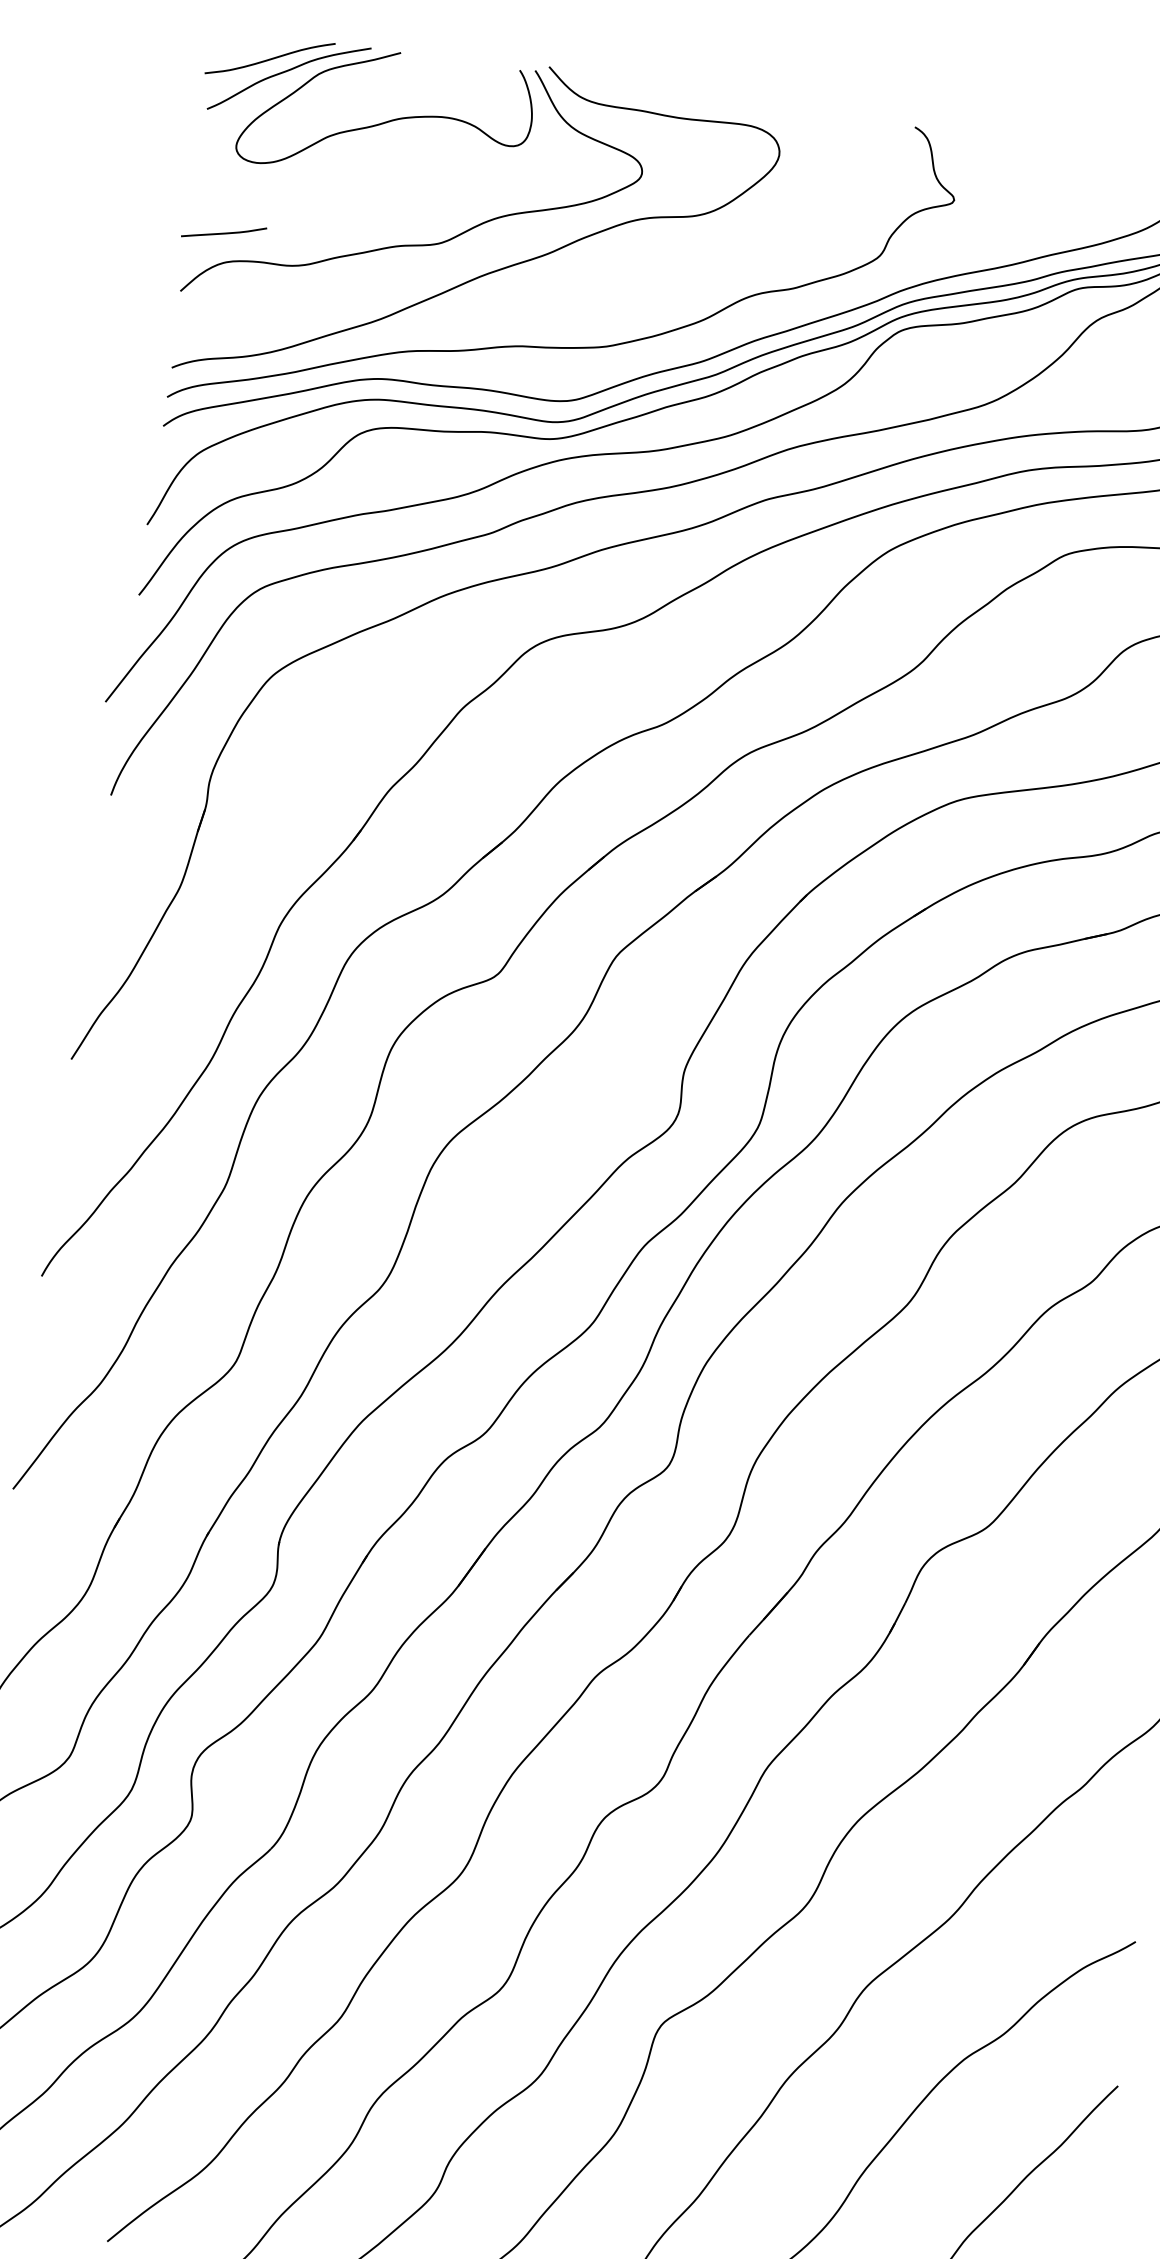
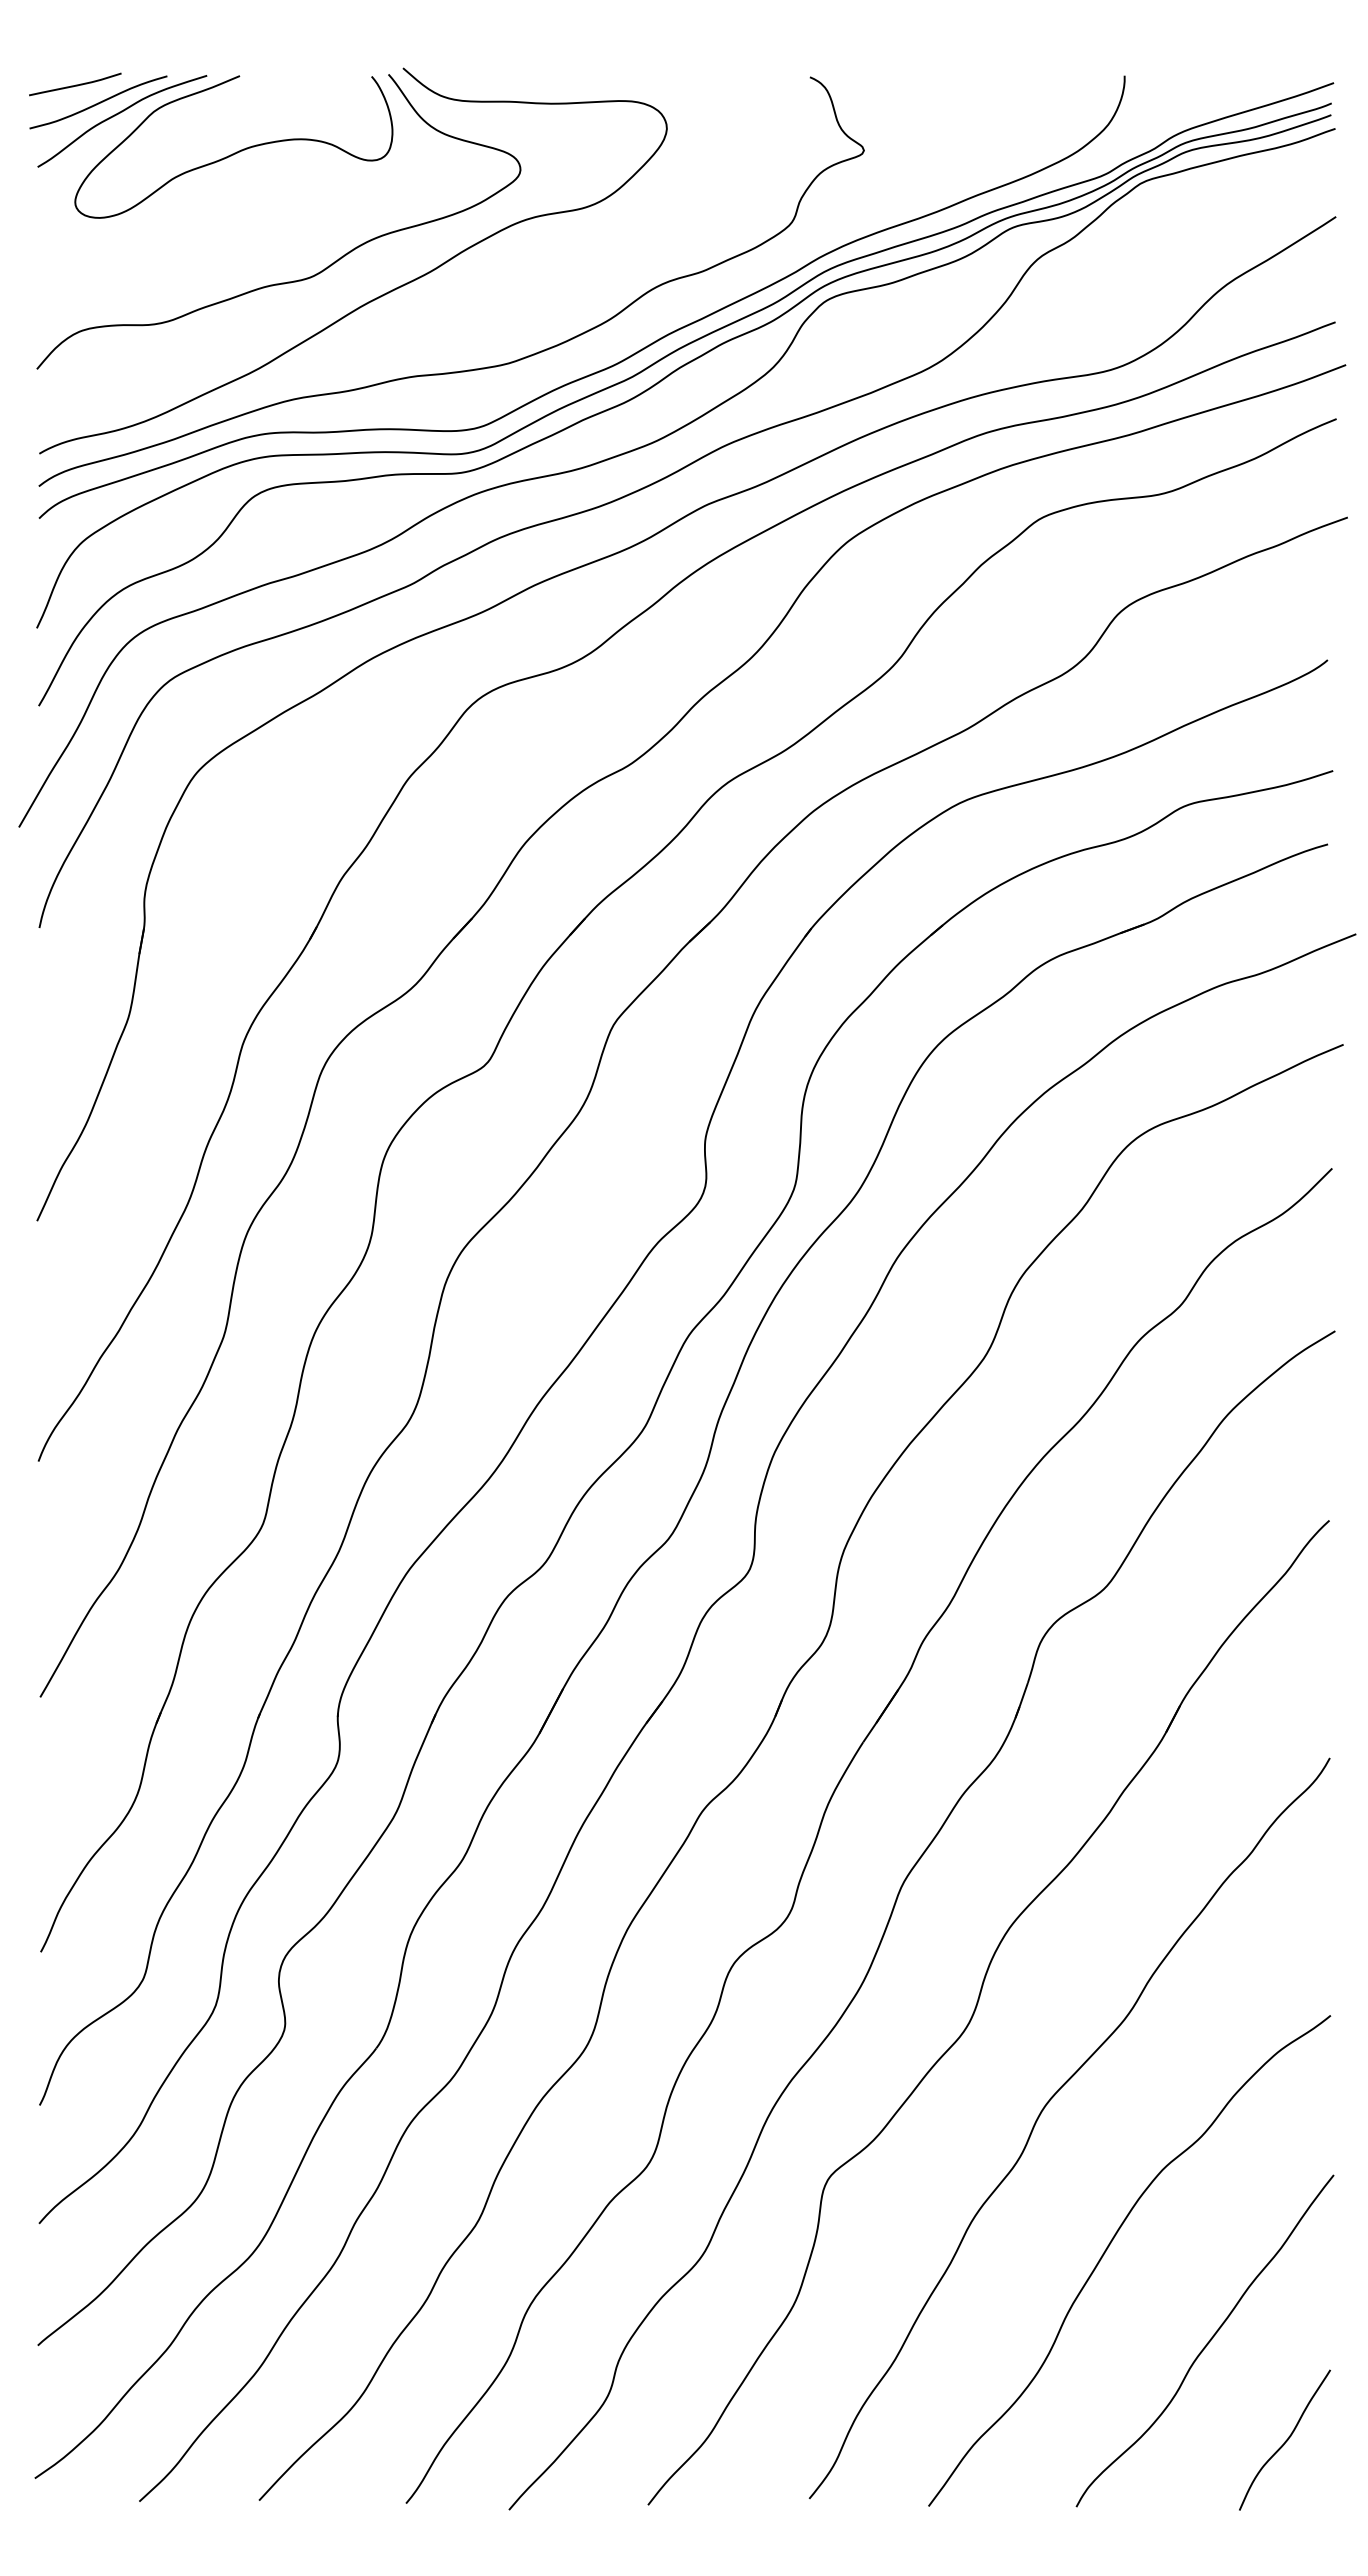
curve: (224, 232) -> (75, 84), moved

